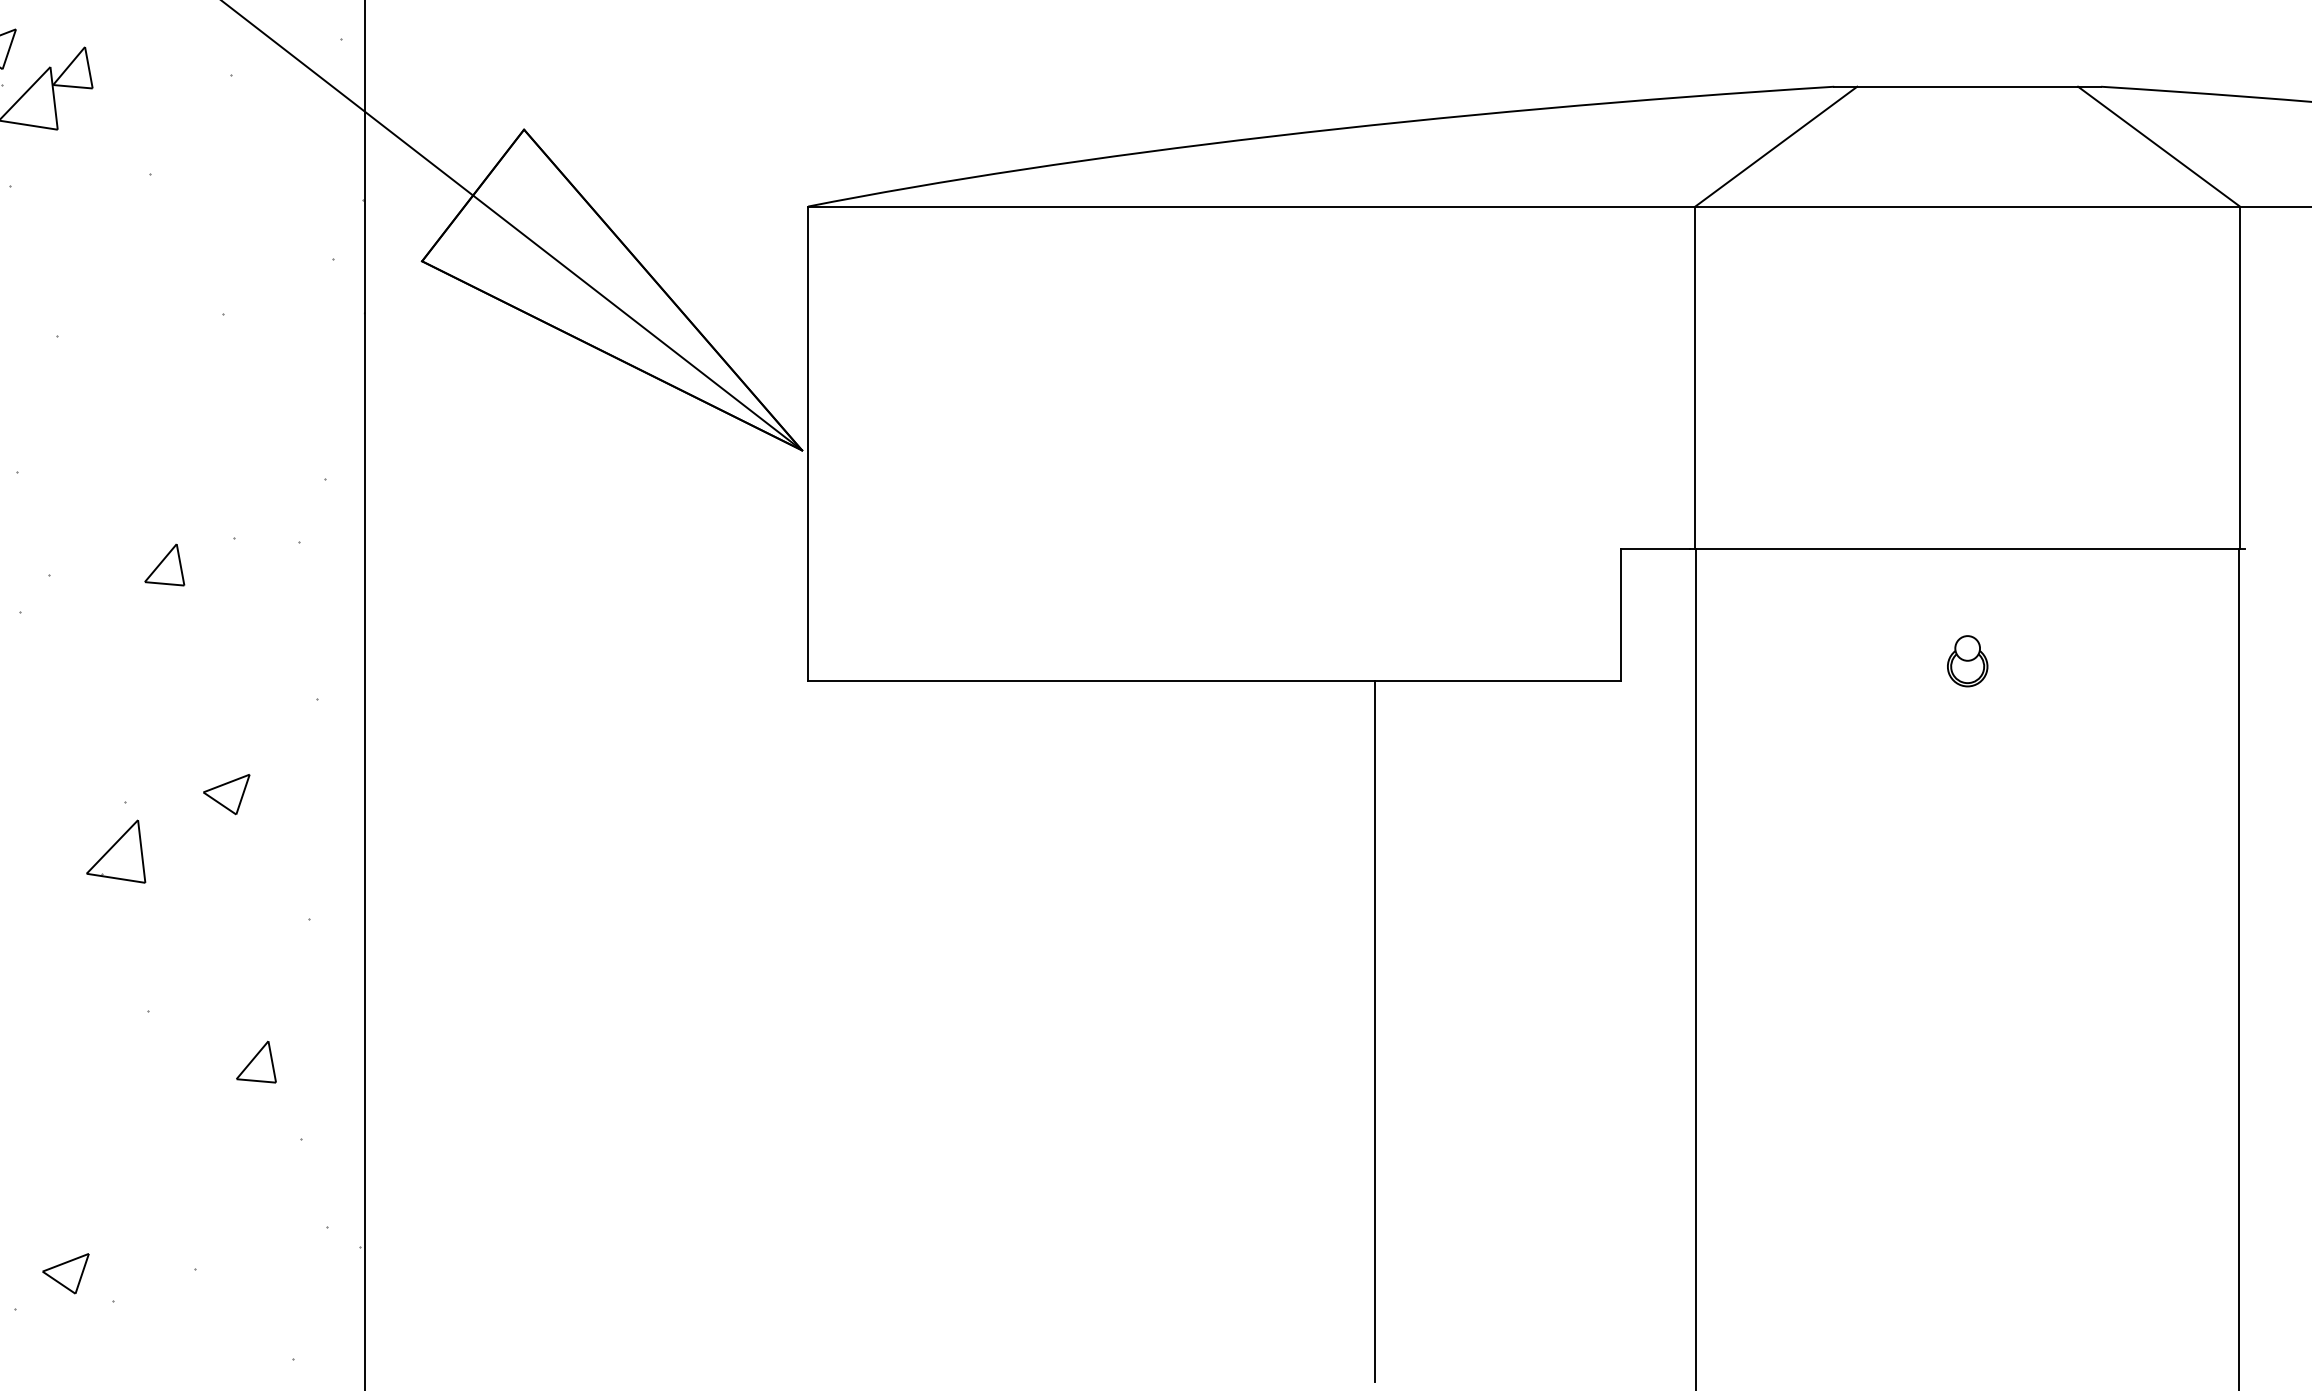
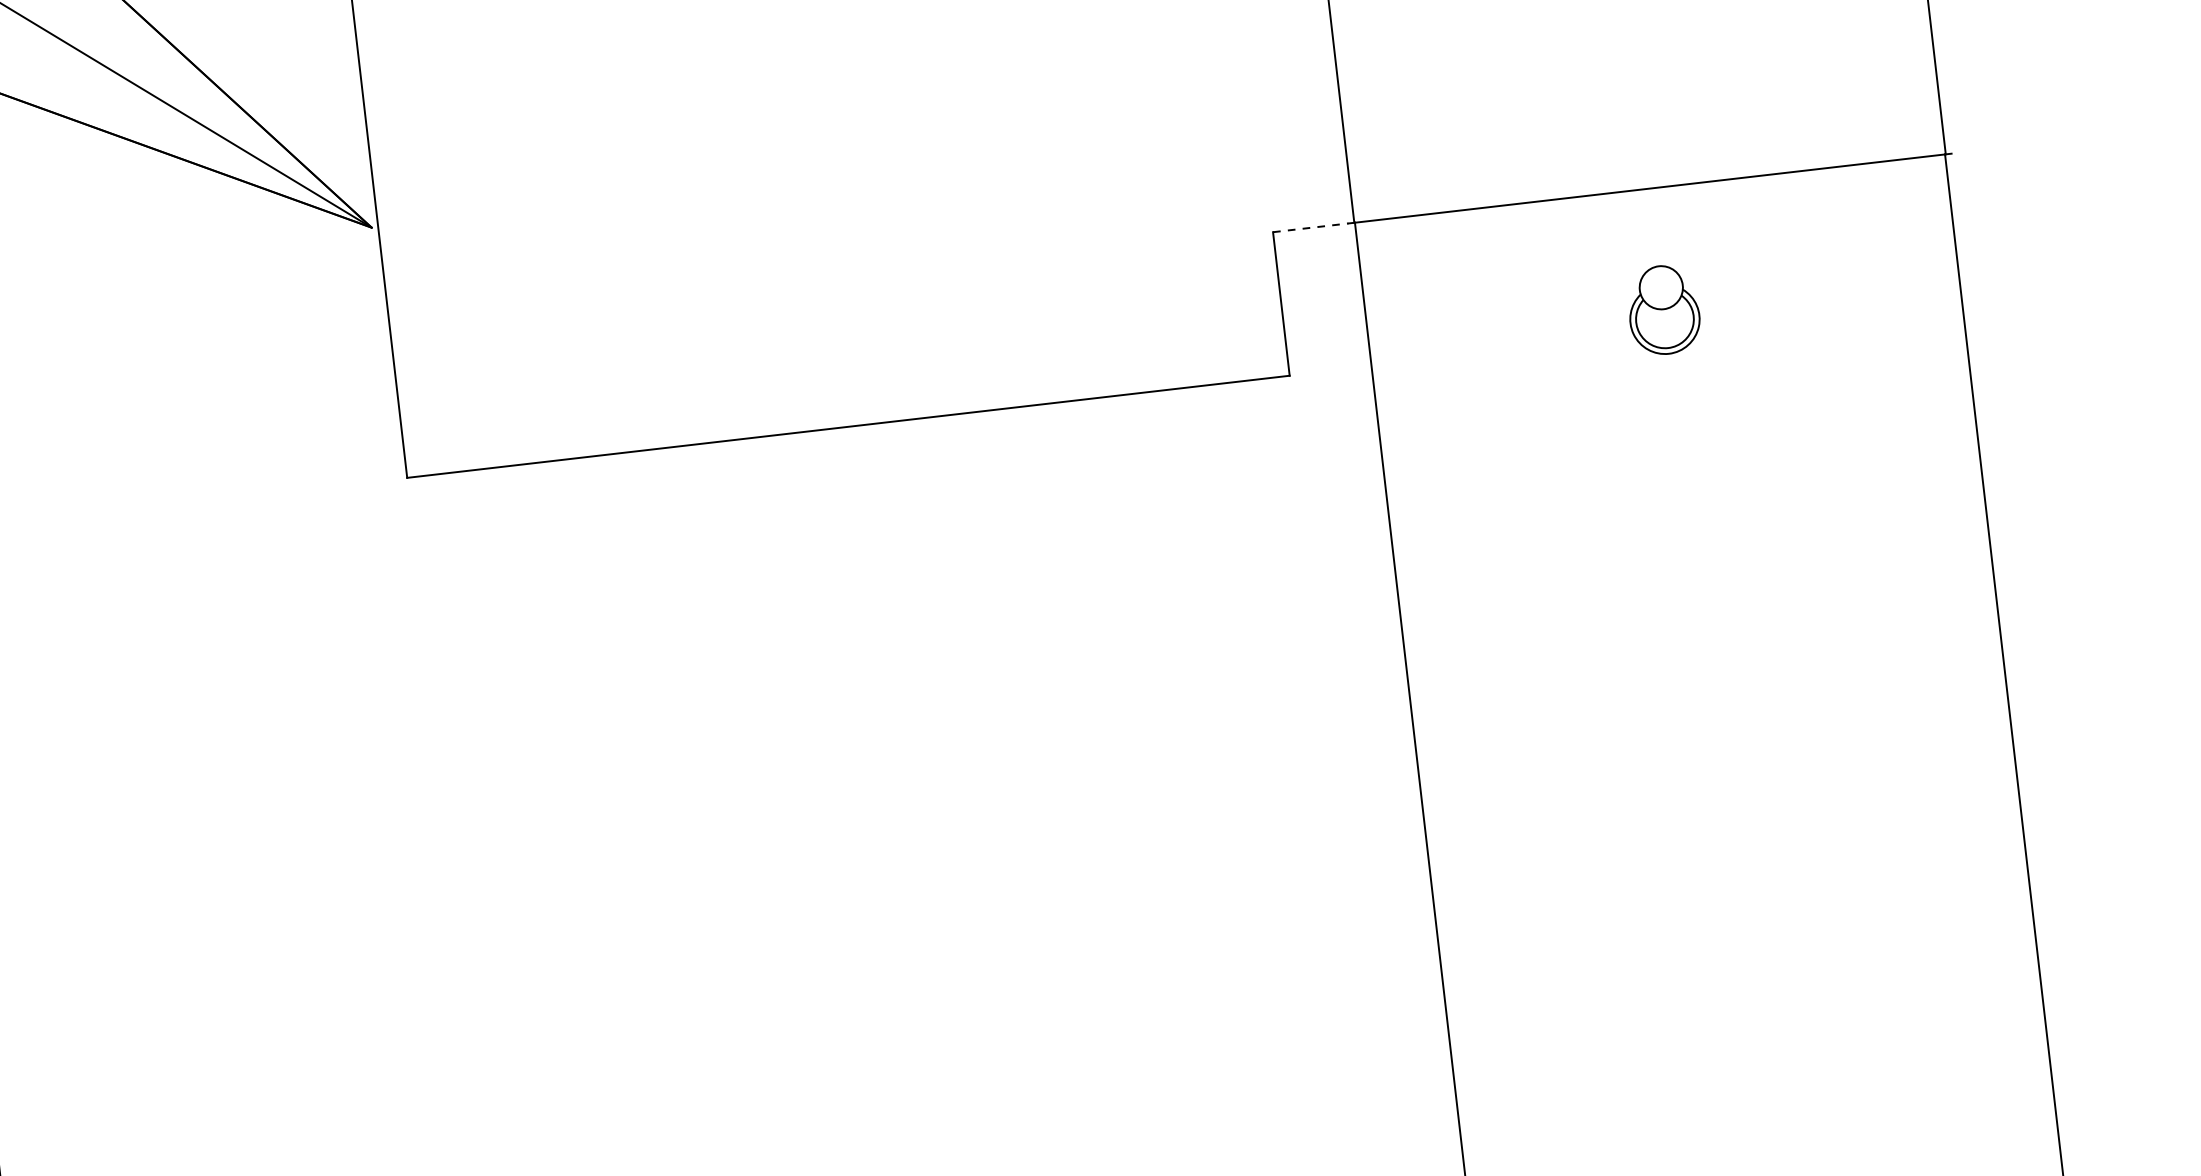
line: (1655, 549) -> (1310, 228), solid -> dashed
part: (1967, 661) -> (1663, 310), size x1.6
line: (1374, 1031) -> (1066, 786), removed

